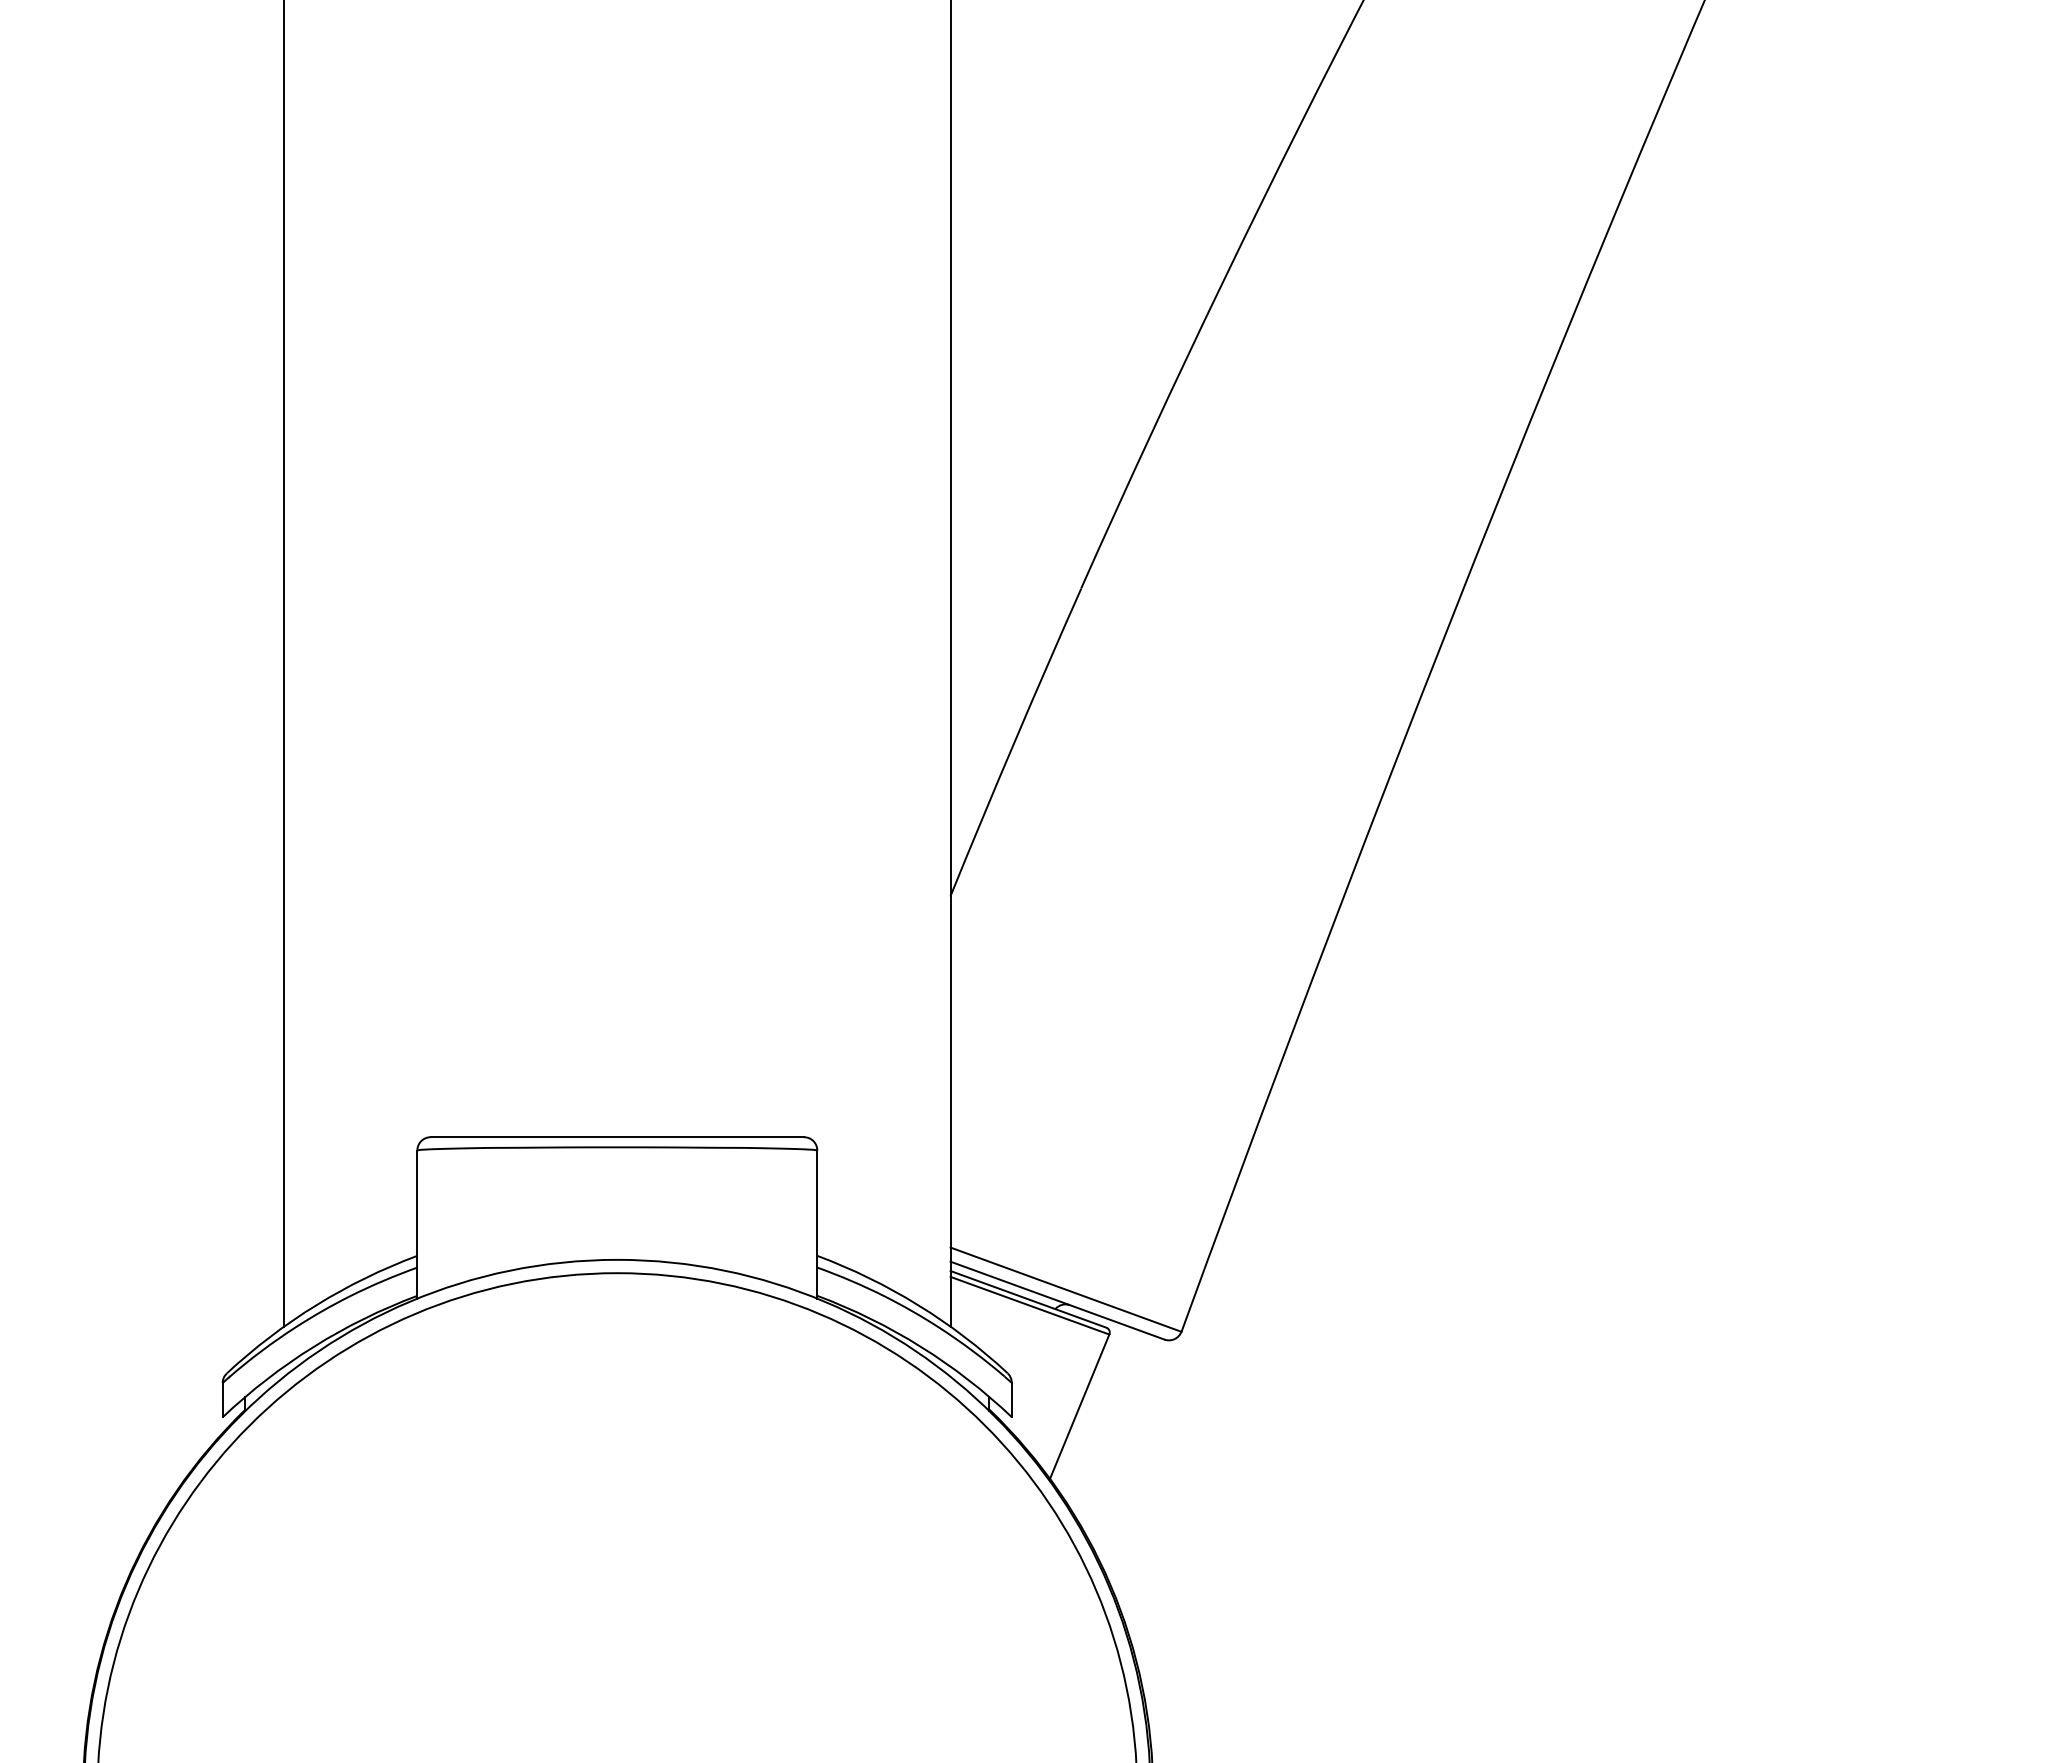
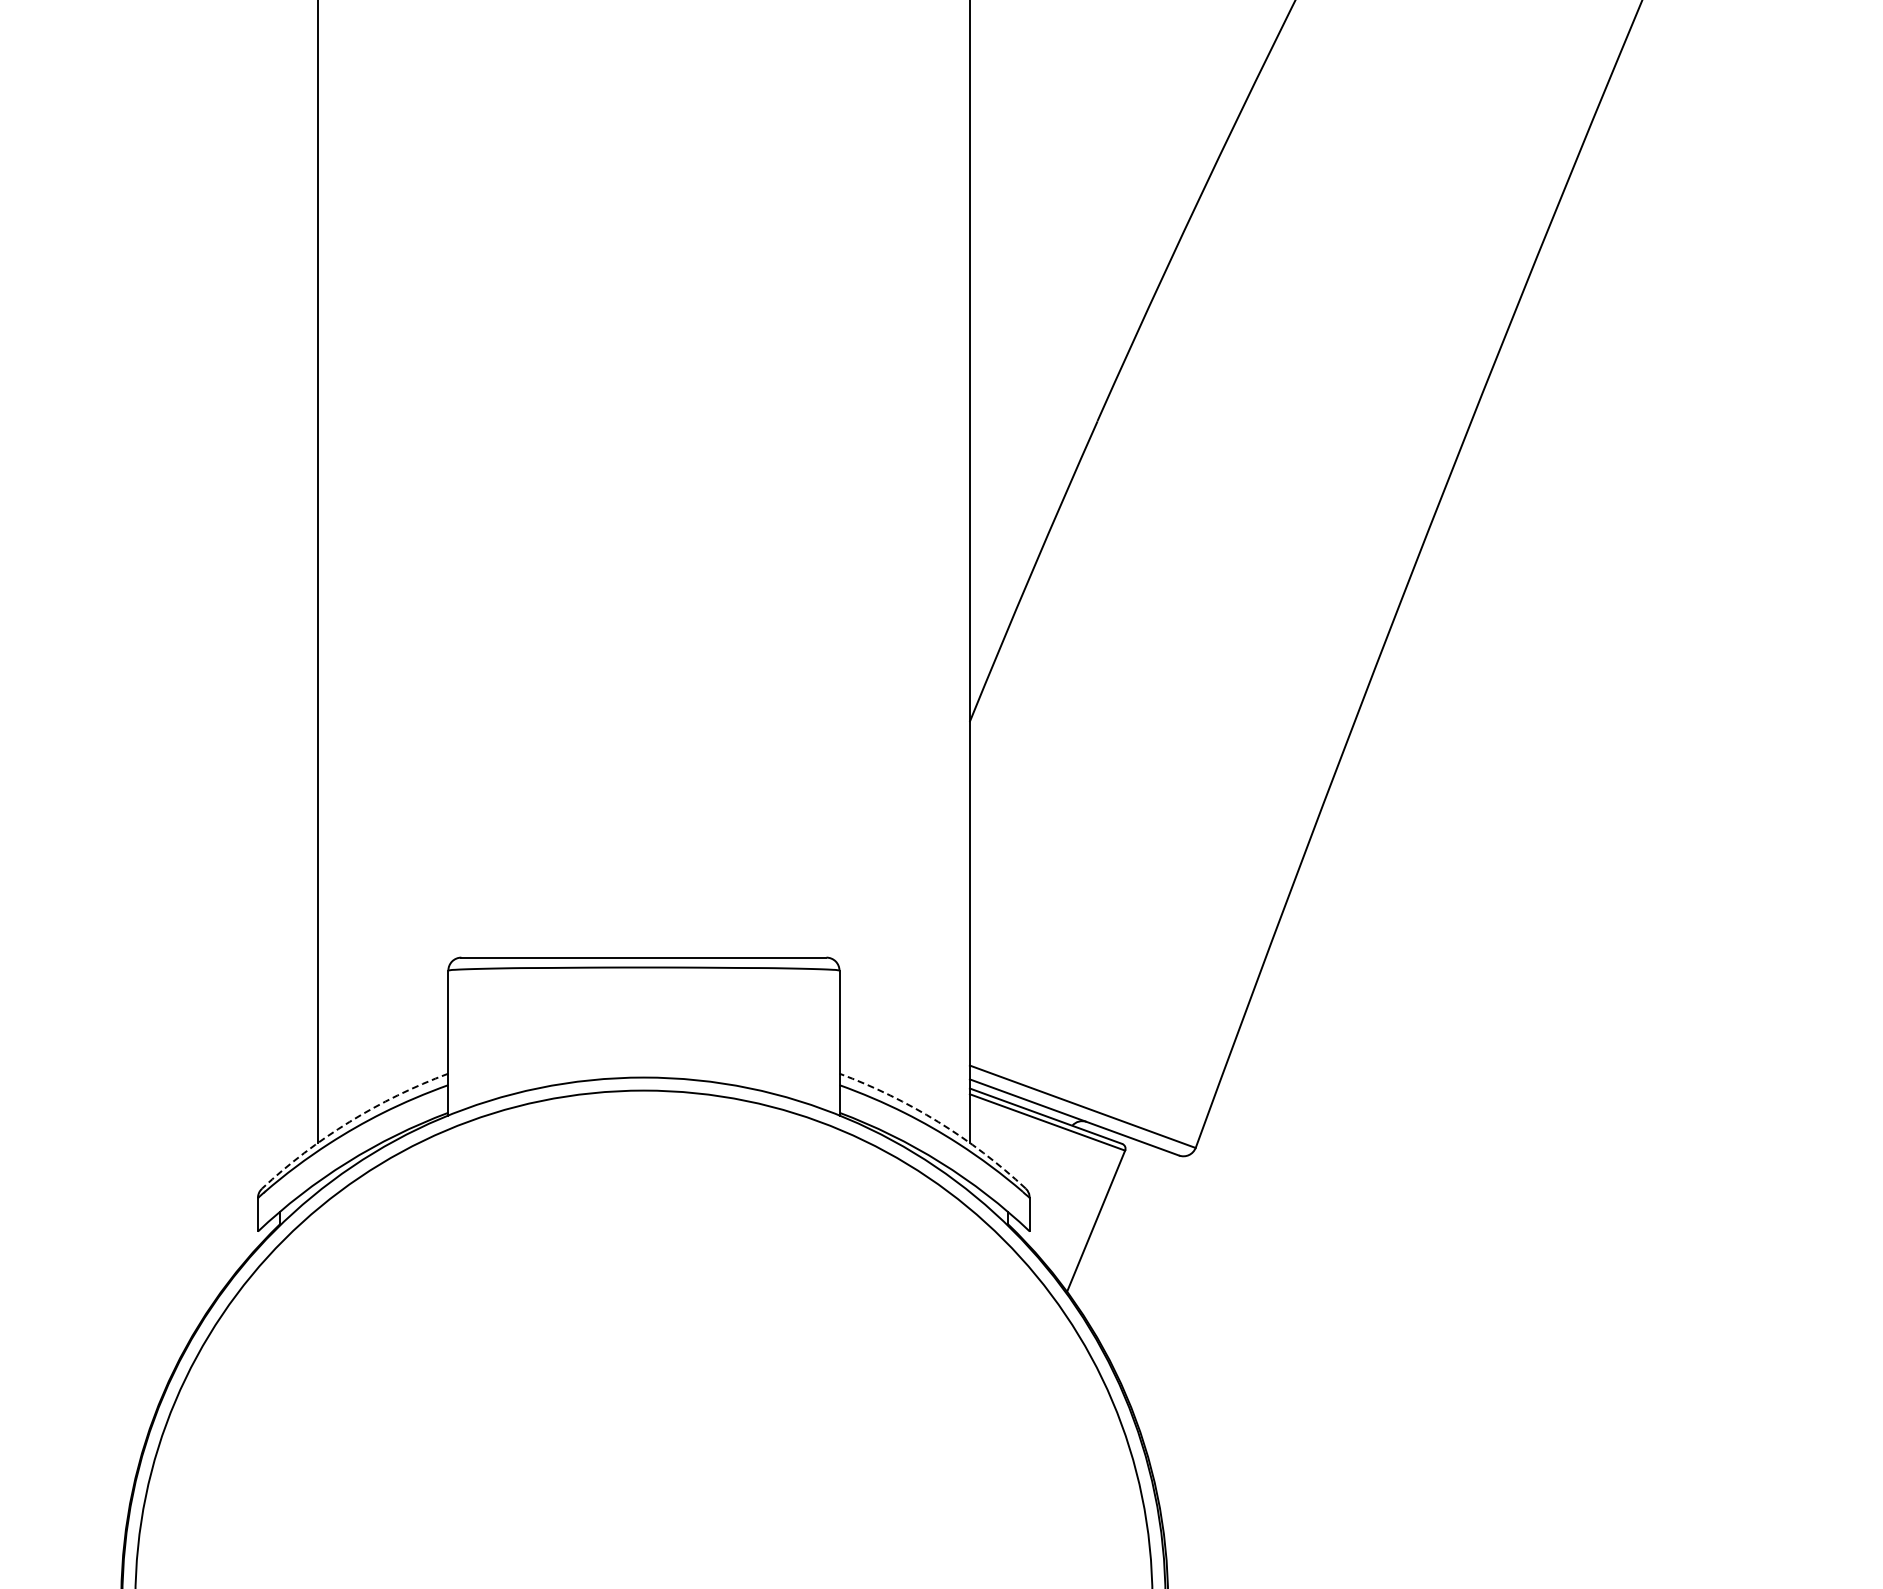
arc: (316, 1305) -> (349, 1122), solid -> dashed
arc: (918, 1305) -> (938, 1122), solid -> dashed

